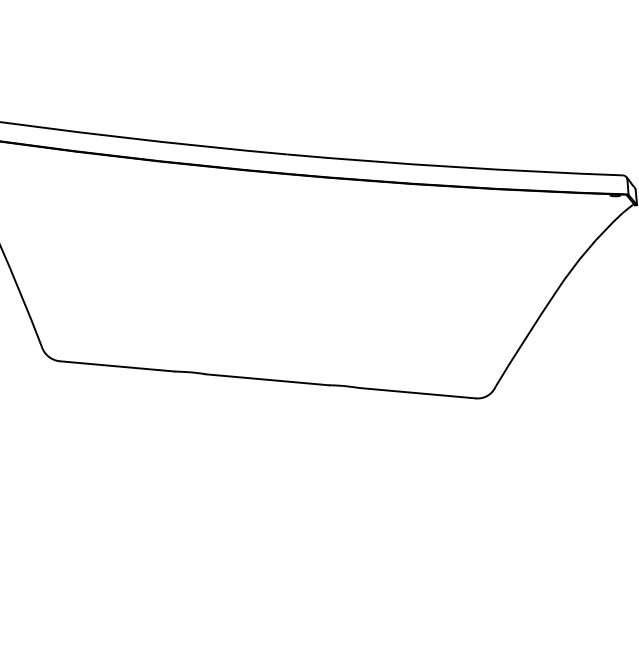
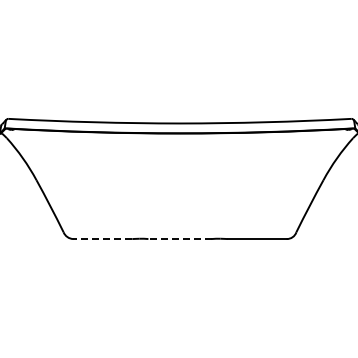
line: (116, 367) -> (102, 239), solid -> dashed
line: (268, 380) -> (180, 239), solid -> dashed

